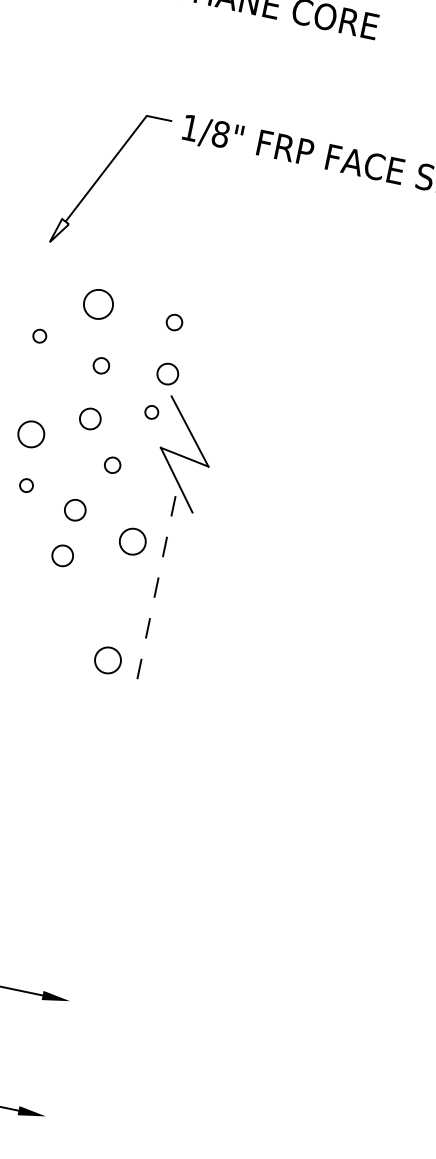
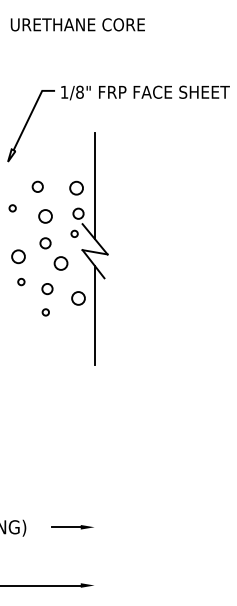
circle: (97, 303) -> (37, 186), size x0.71
circle: (174, 321) -> (76, 187), size x1.67
line: (211, 324) -> (94, 185), added
circle: (101, 365) -> (45, 216), size x1.67
circle: (111, 465) -> (60, 263), size x1.67
circle: (61, 555) -> (45, 312), size x0.62
line: (157, 580) -> (94, 314), dashed -> solid
circle: (107, 660) -> (78, 358), removed

